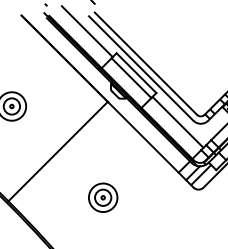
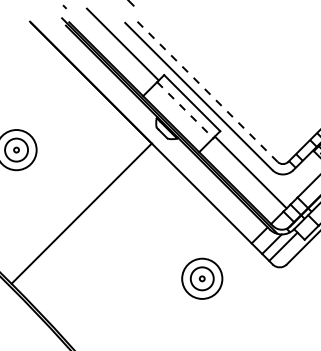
line: (145, 63) -> (205, 89), solid -> dashed
line: (131, 78) -> (185, 110), solid -> dashed
part: (103, 197) -> (202, 278), moved

